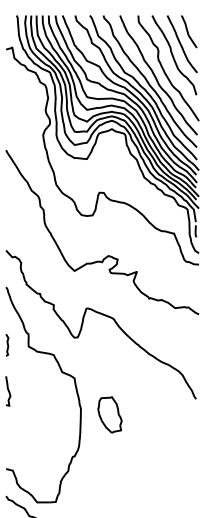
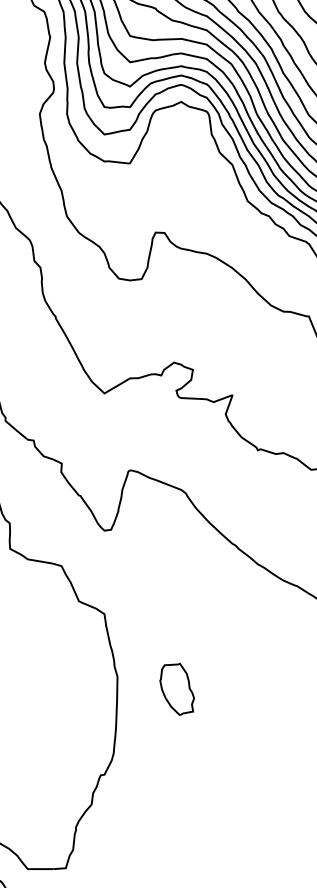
part: (109, 414) -> (176, 688), size x0.7

